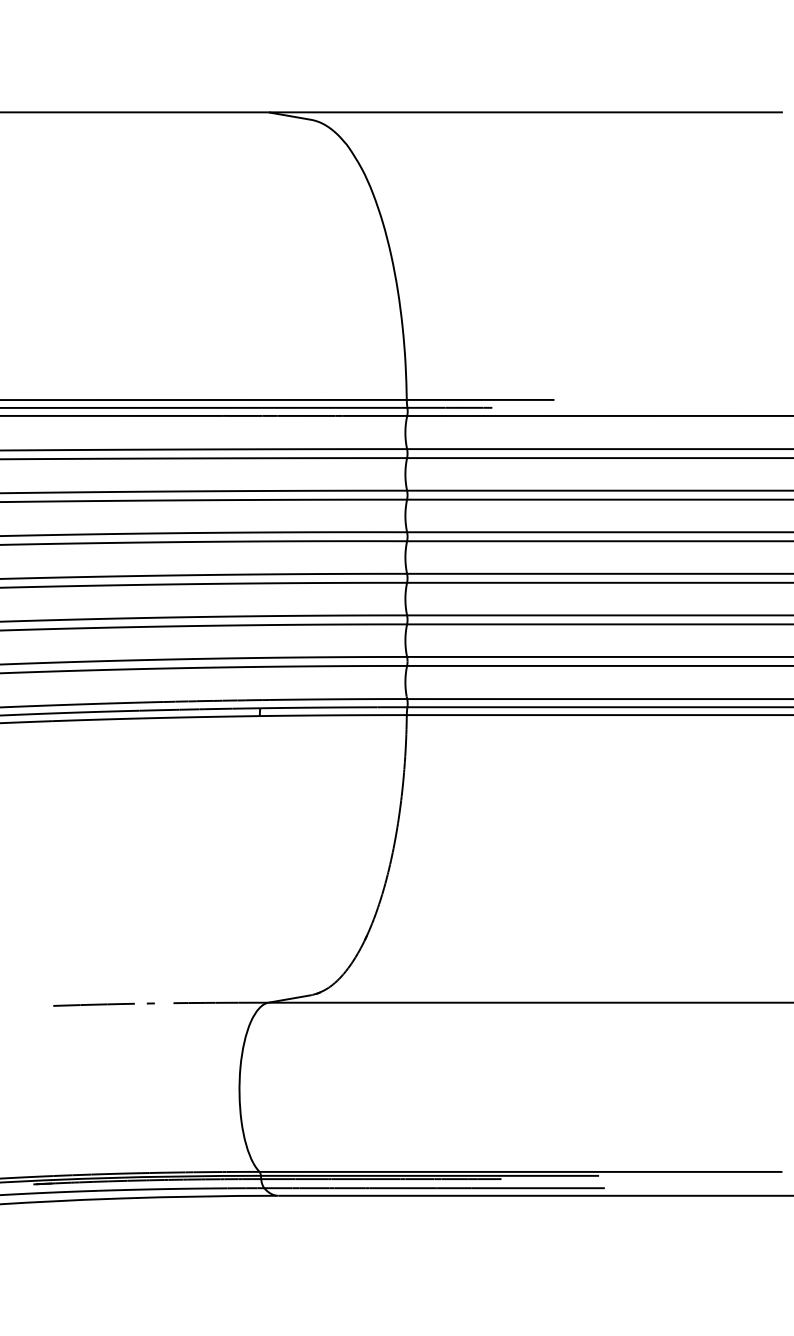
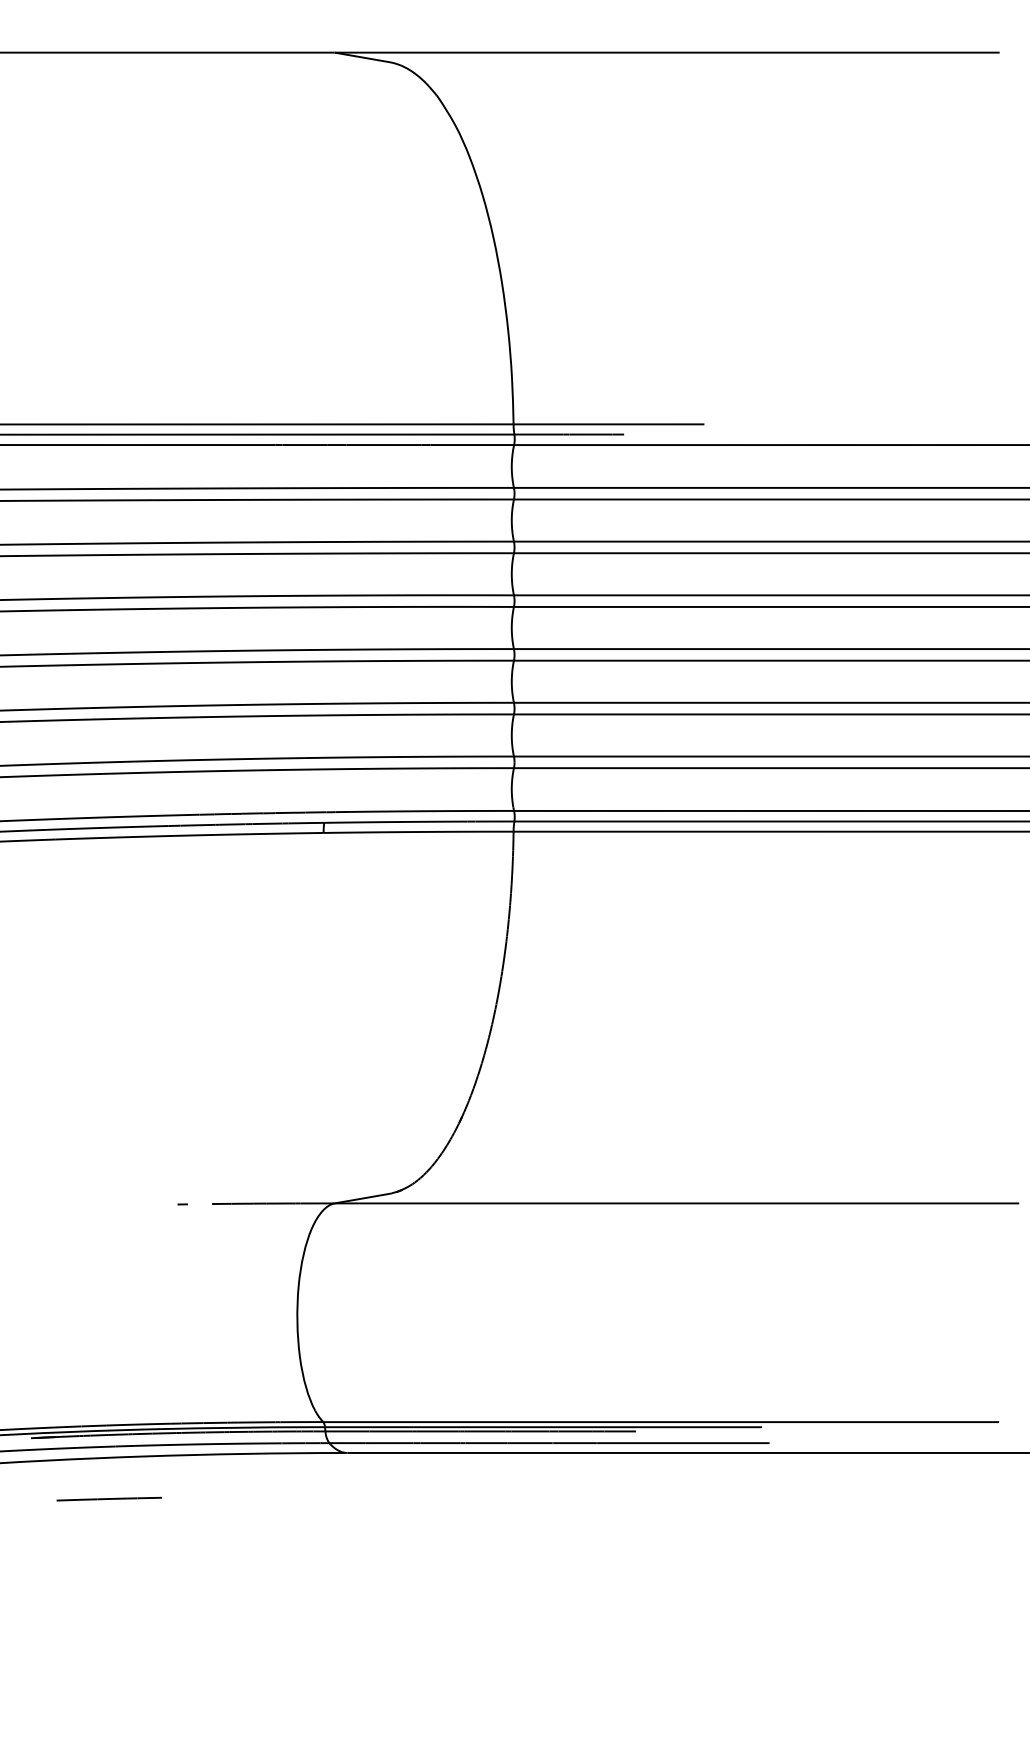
line: (93, 1004) -> (108, 1498), moved

